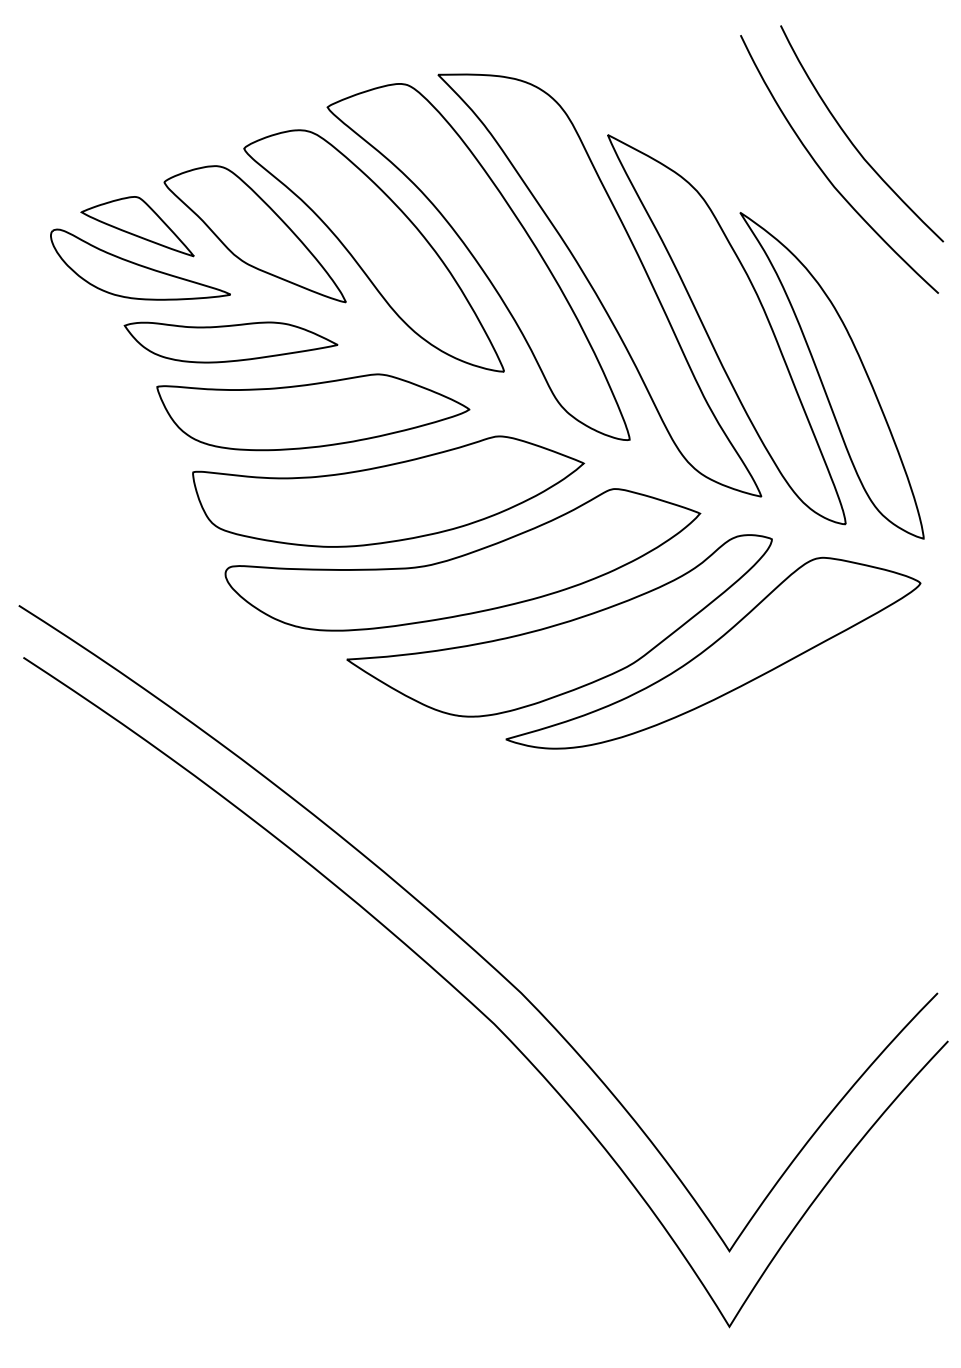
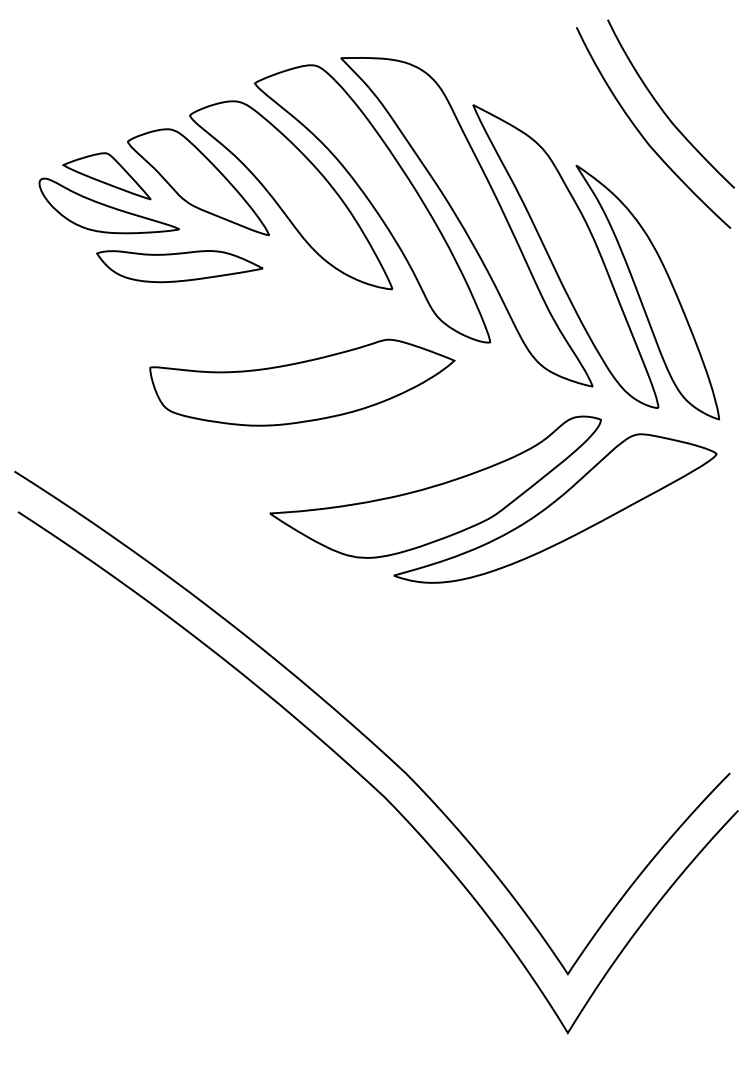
part: (312, 411) -> (243, 320), removed
part: (463, 559) -> (360, 435), removed

